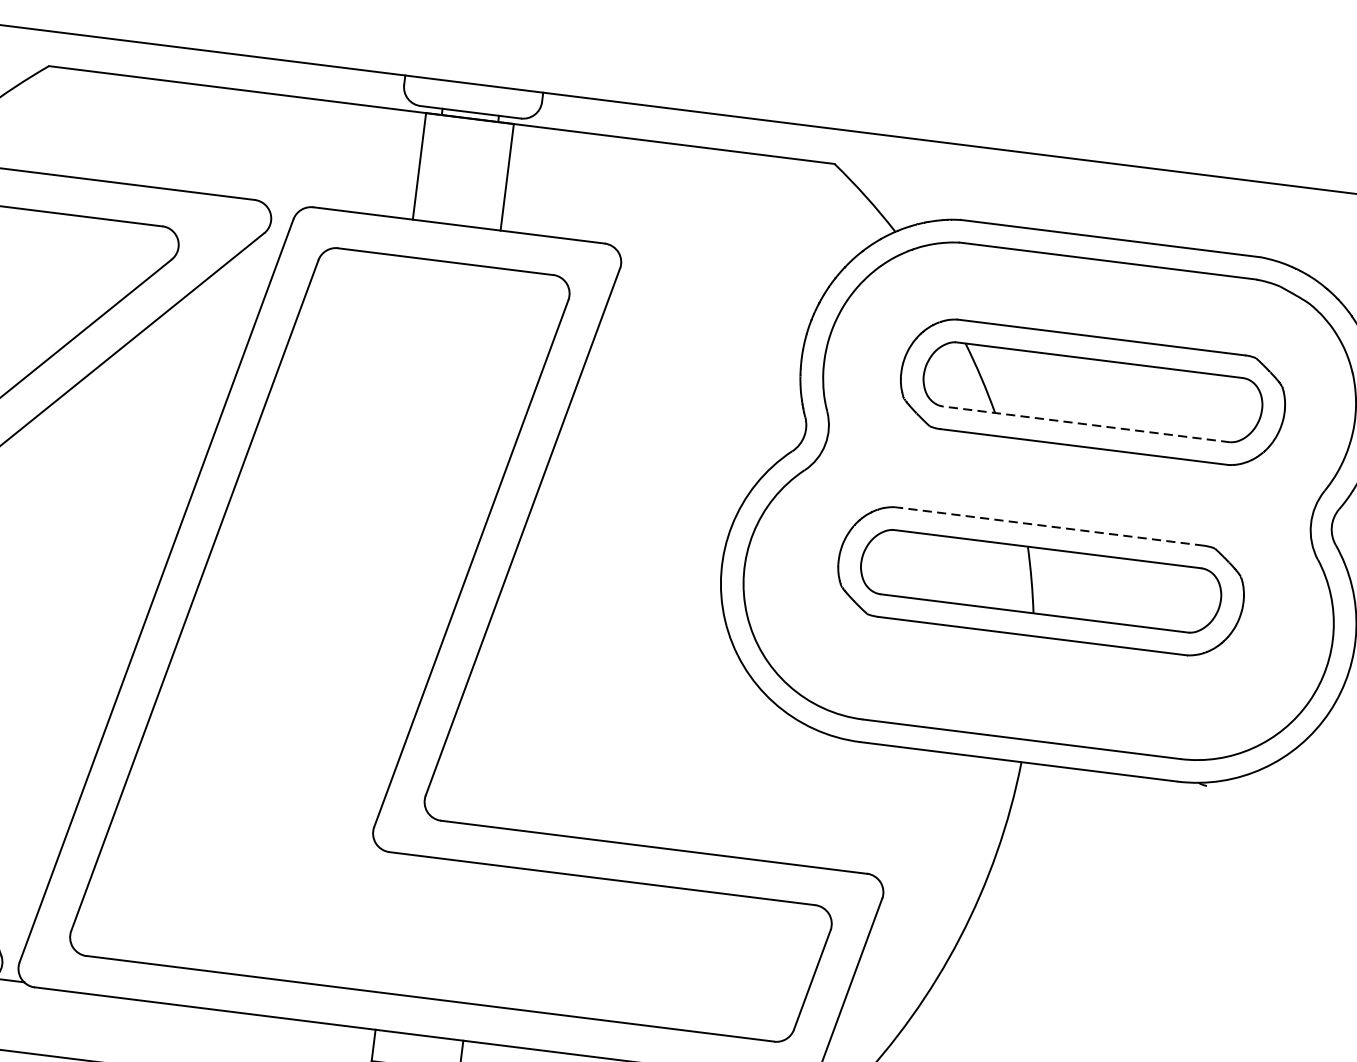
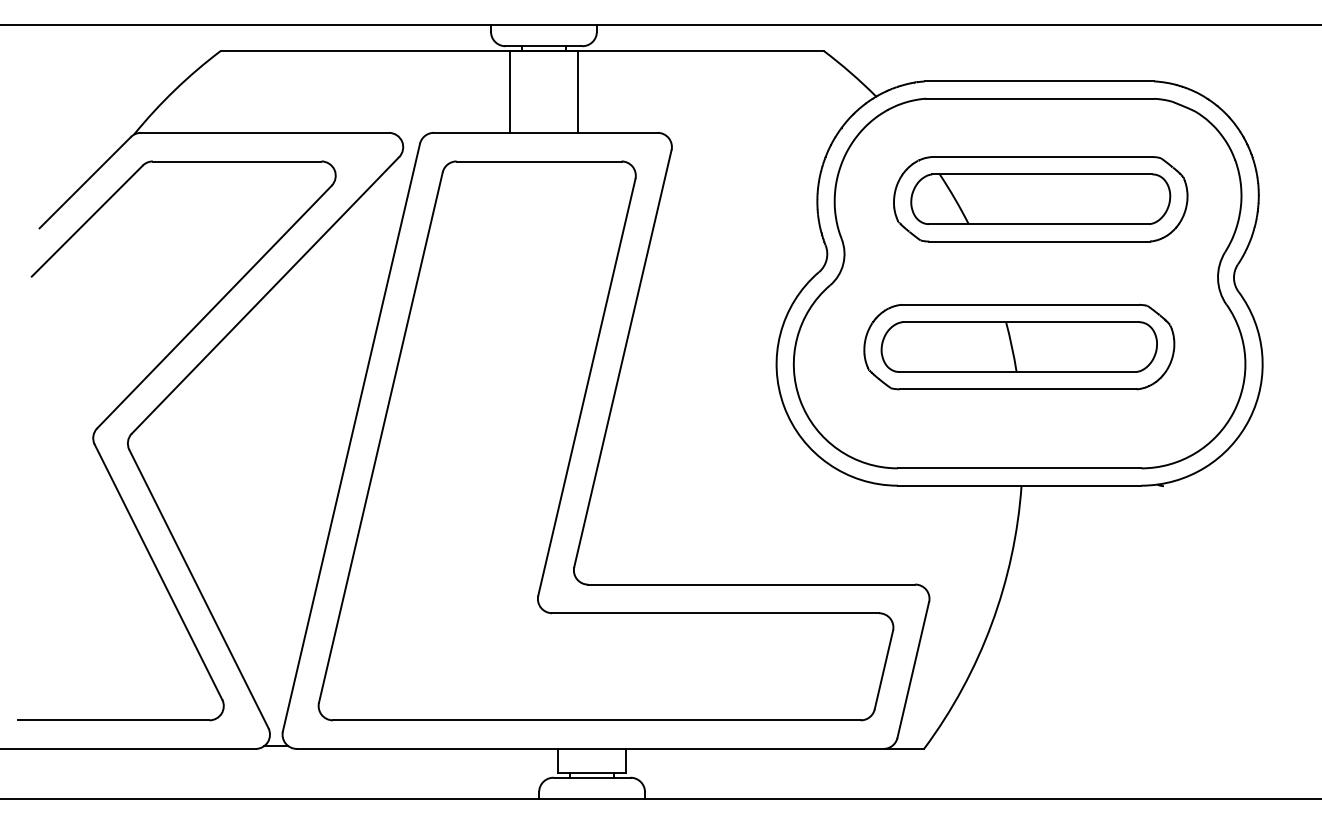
line: (1087, 424) -> (1039, 224), dashed -> solid
line: (1049, 526) -> (1020, 304), dashed -> solid

